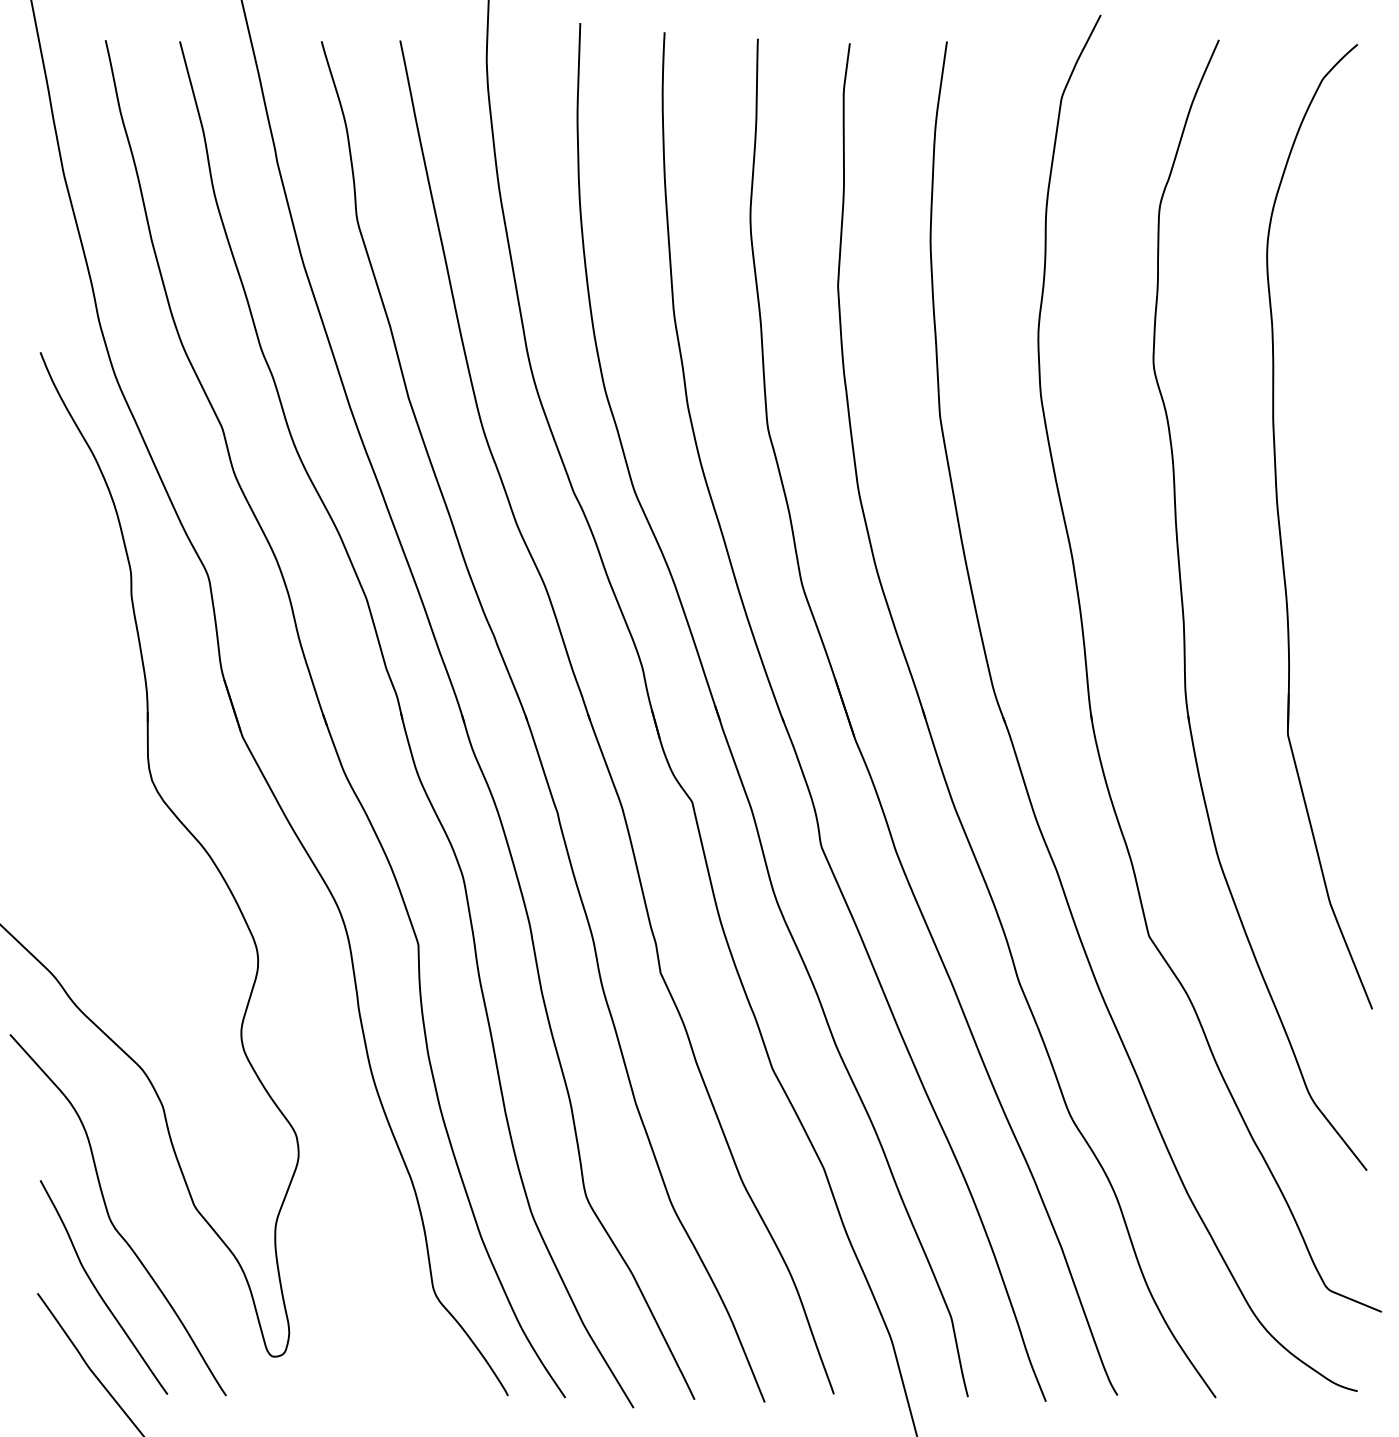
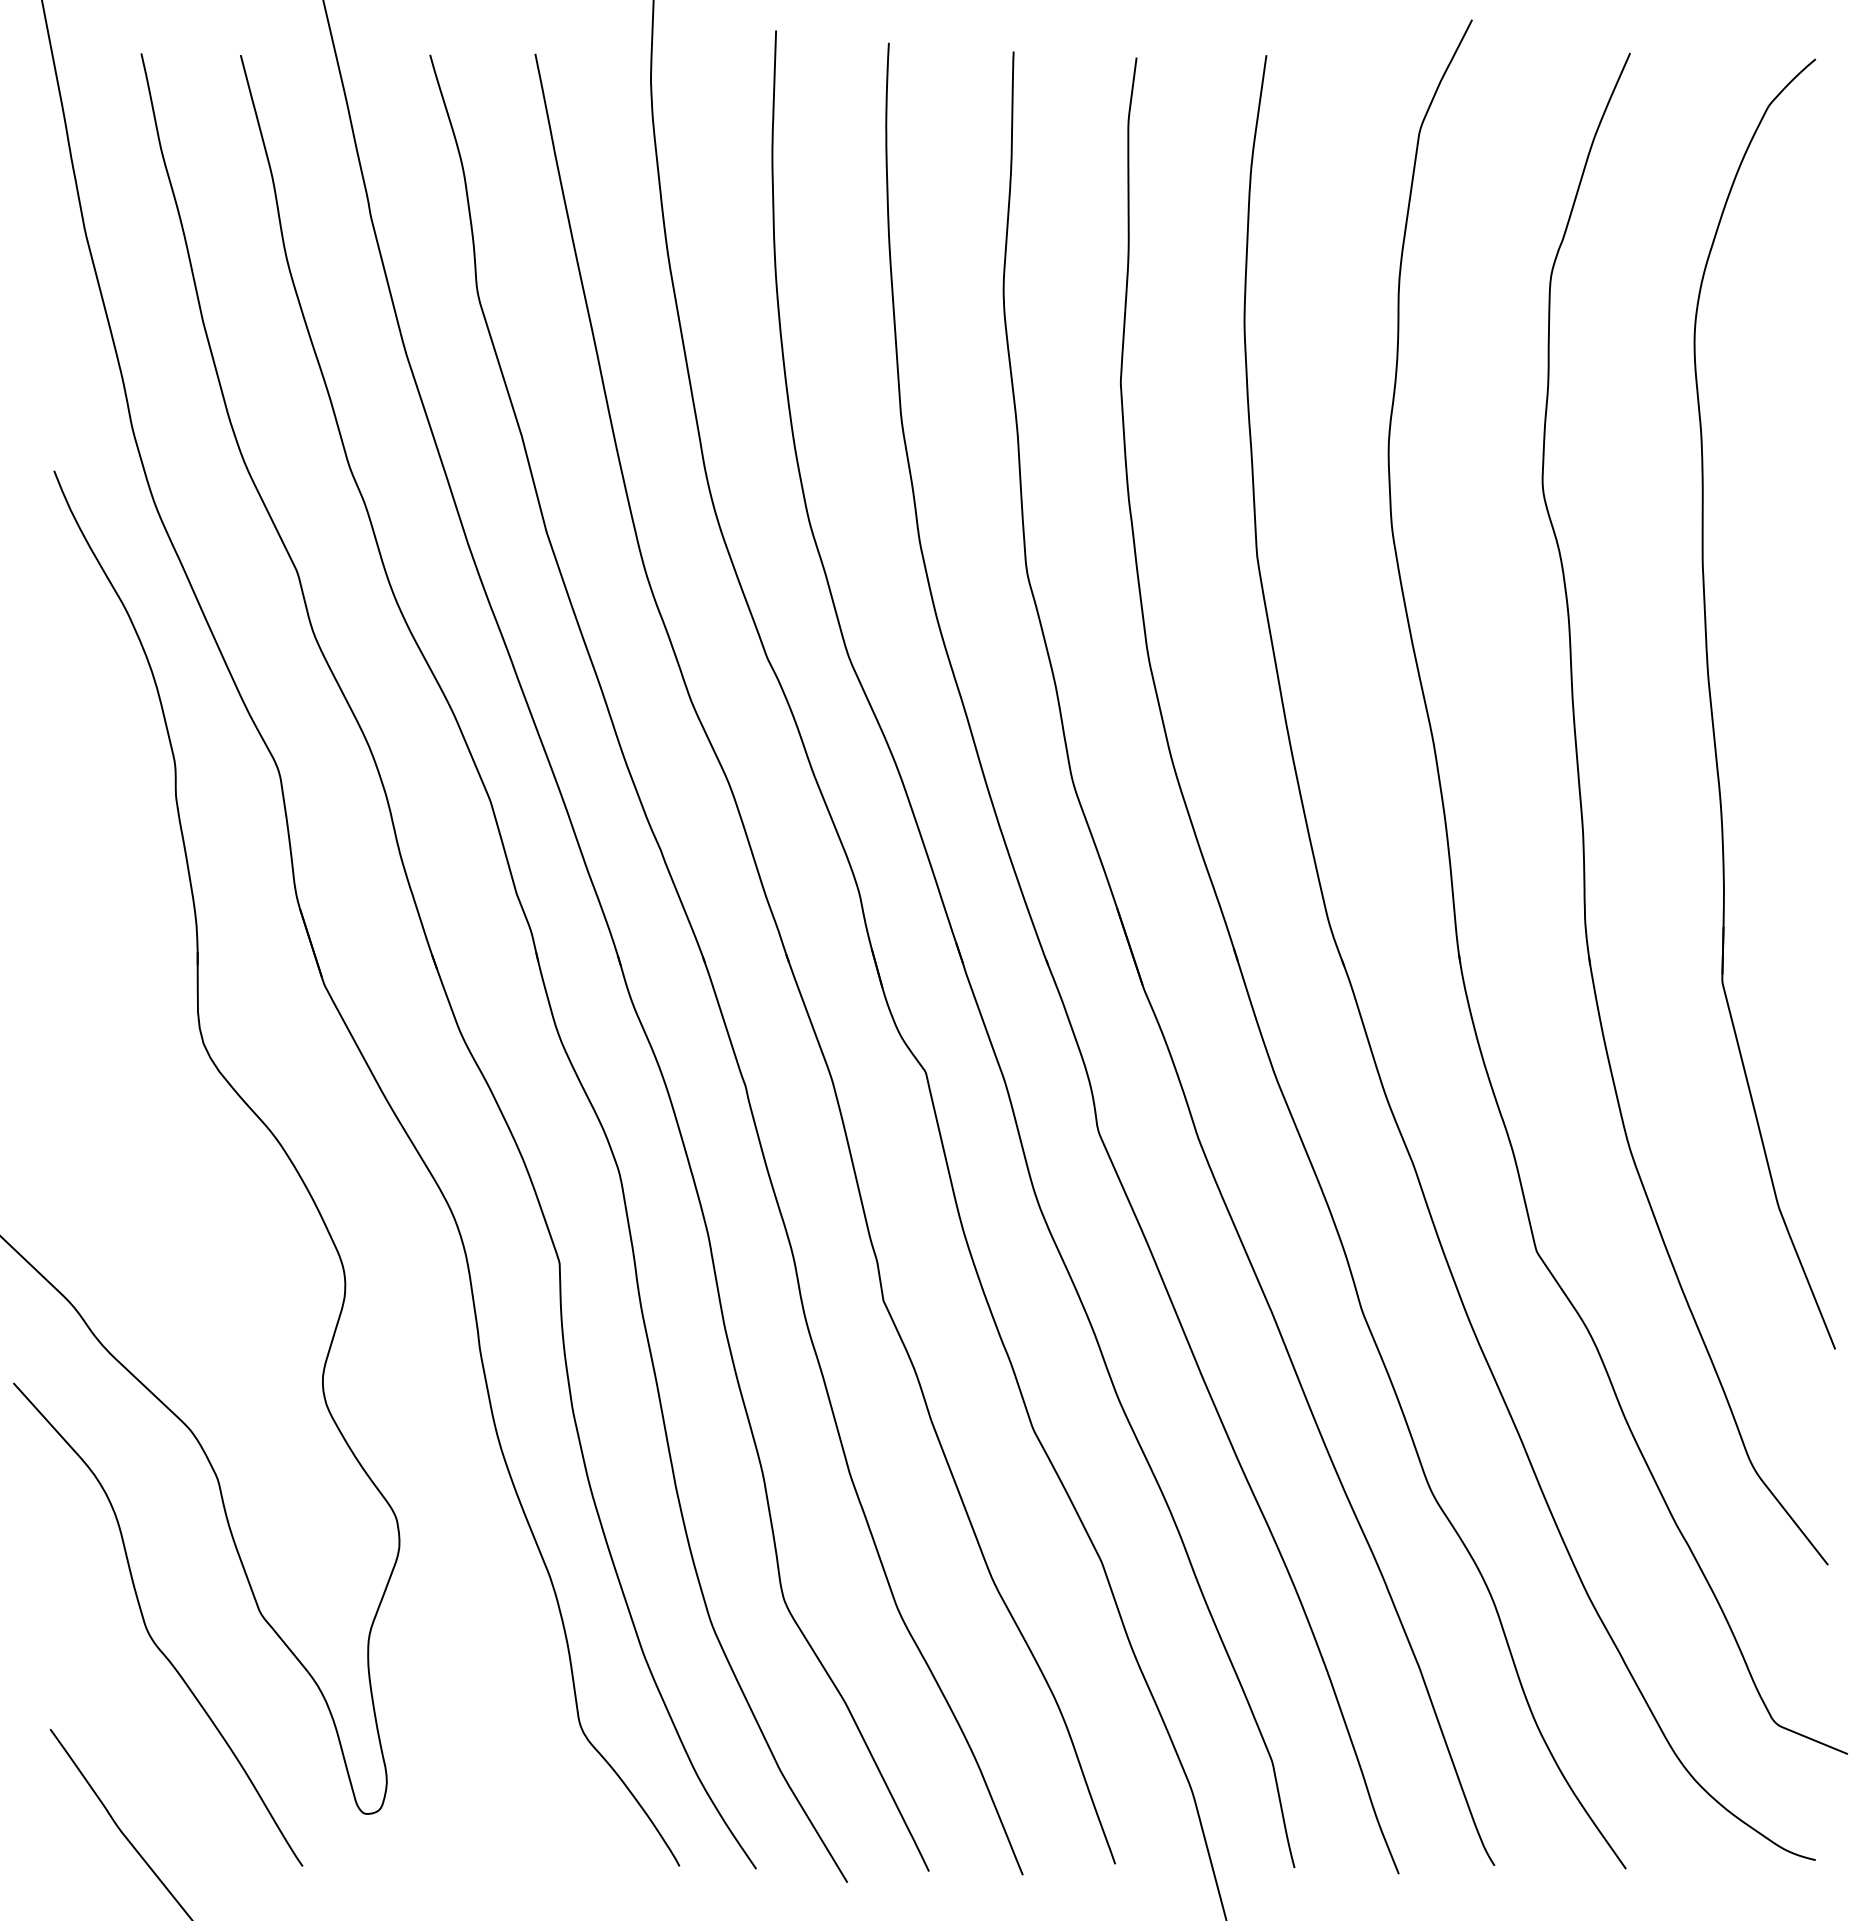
curve: (97, 1289) -> (130, 1724), removed

